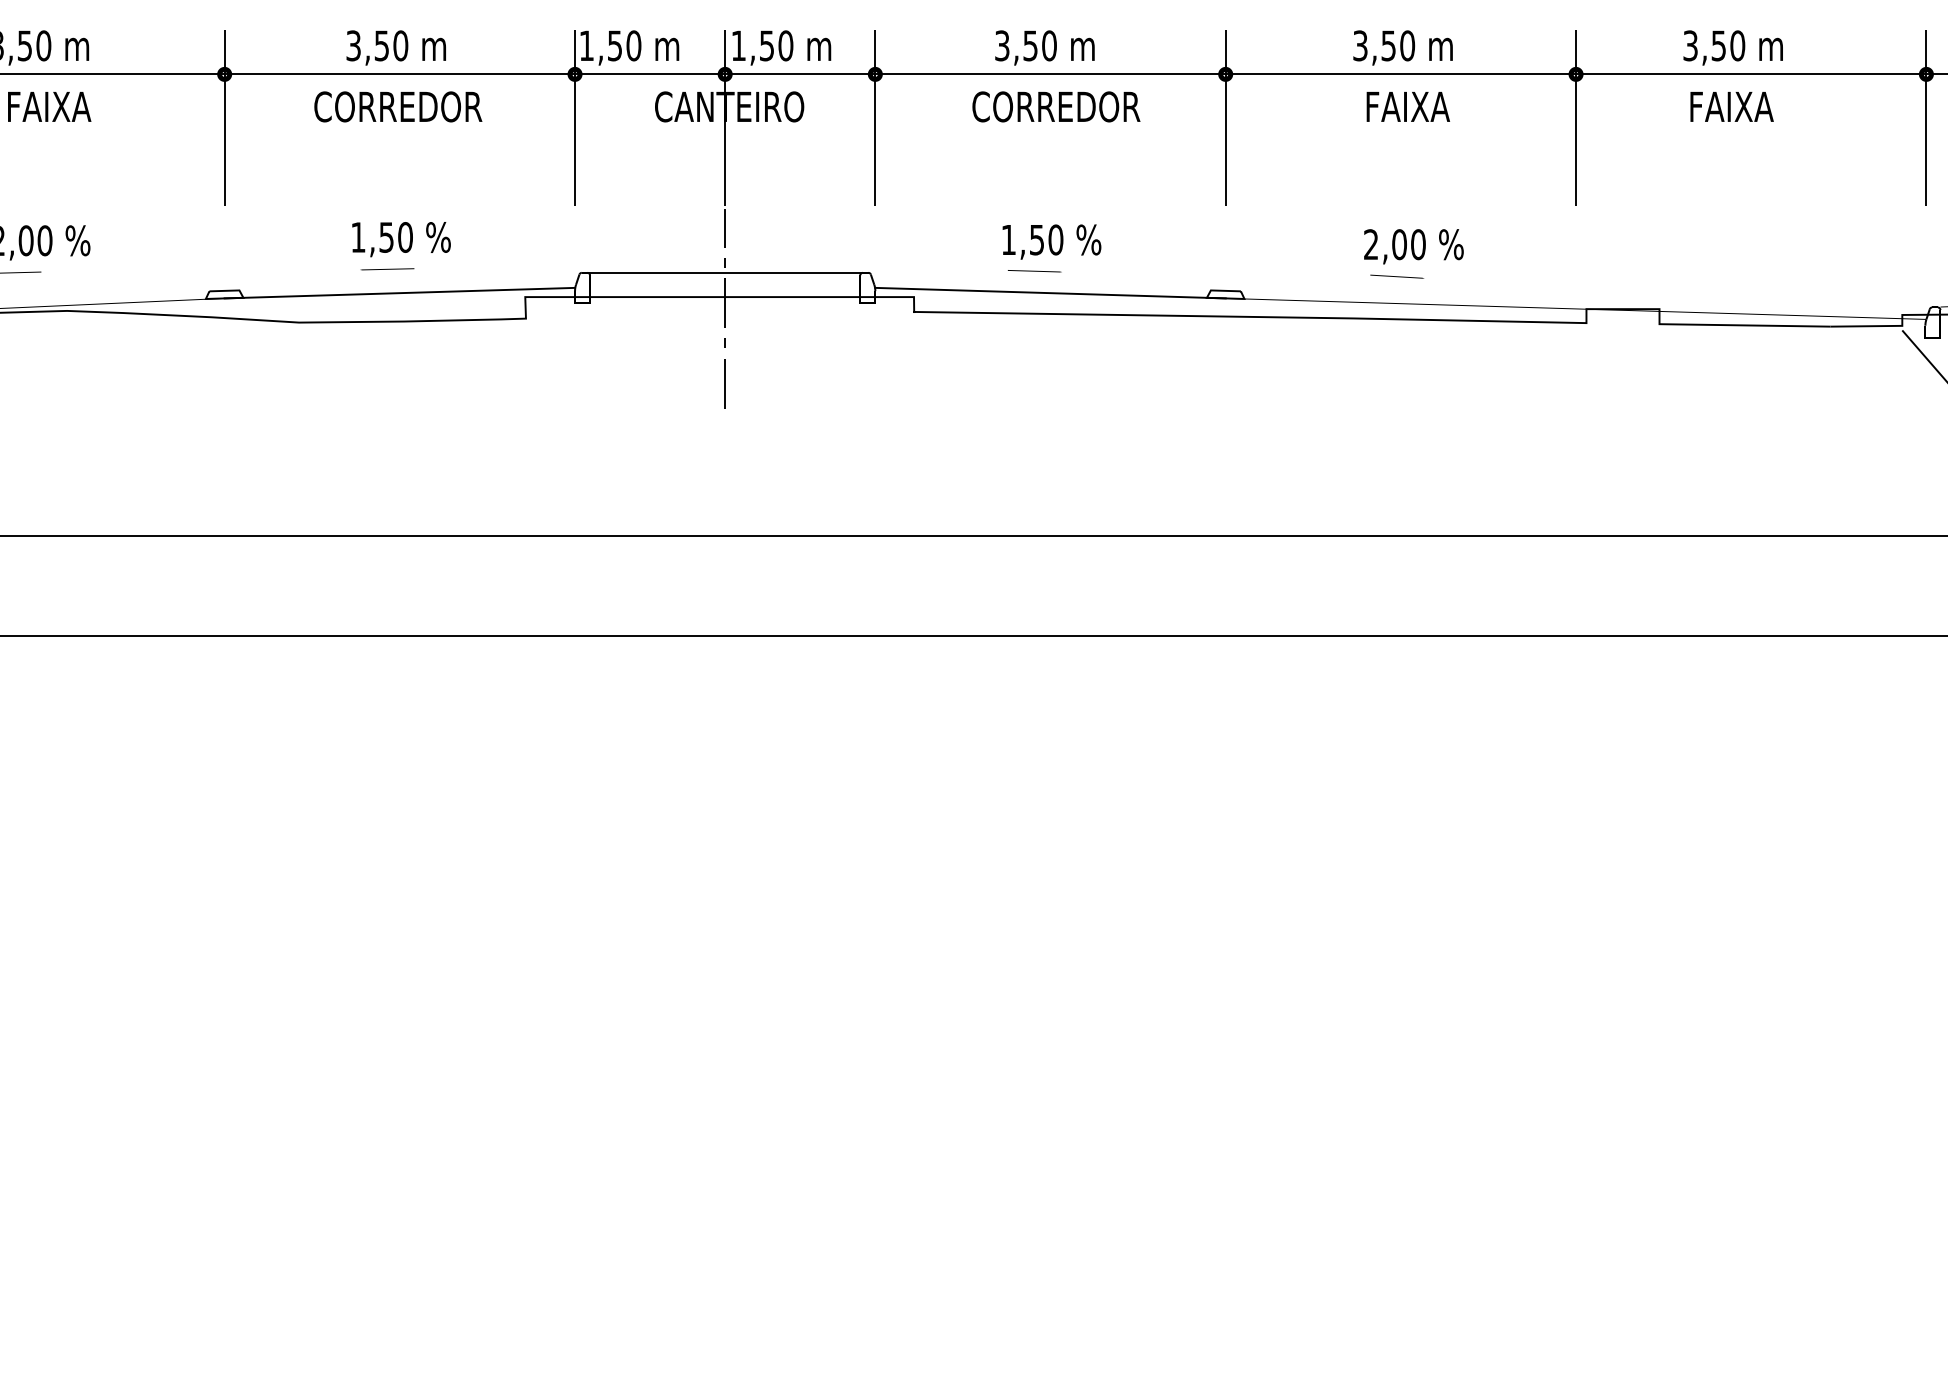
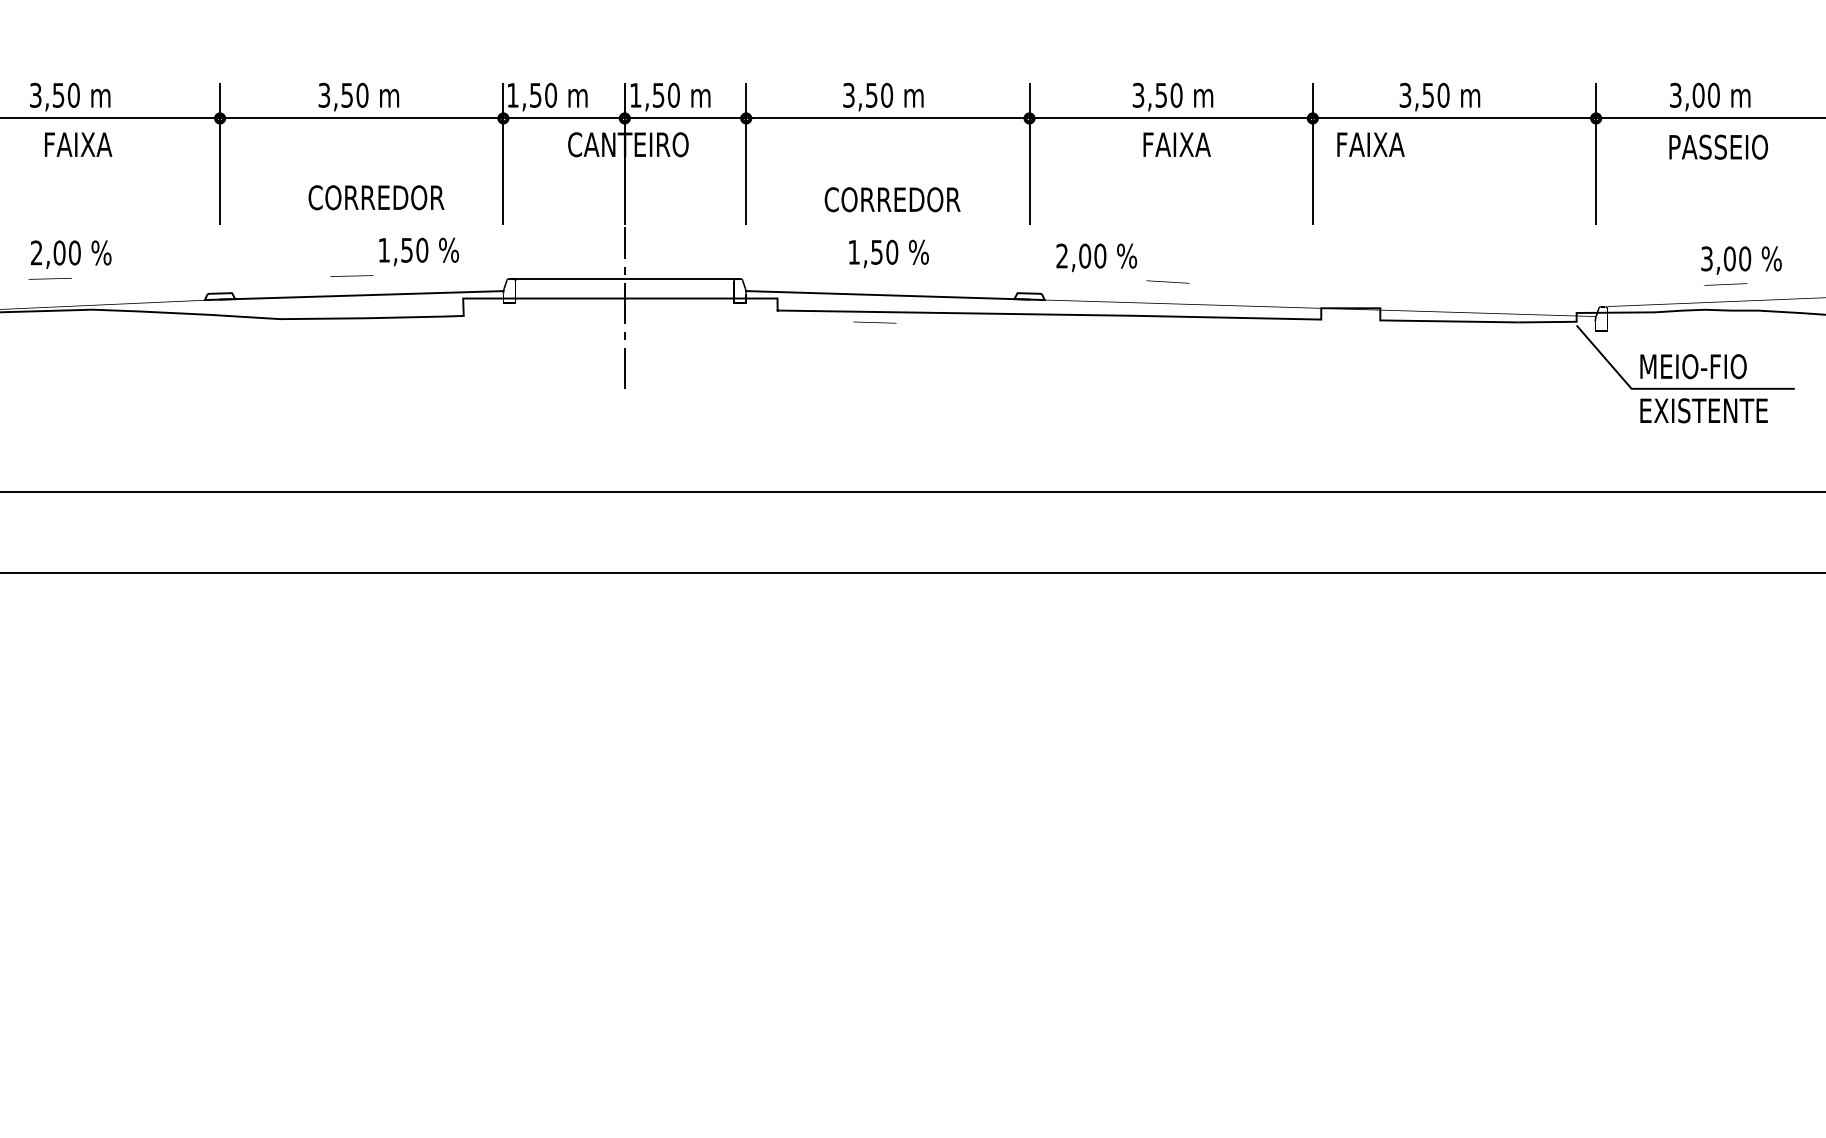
text: (398, 106) -> (376, 197), moved
text: (1056, 106) -> (892, 199), moved
text: (1731, 106) -> (1370, 144), moved
text: (400, 238) -> (418, 251), moved
text: (1413, 246) -> (1096, 257), moved
line: (1033, 271) -> (874, 322), moved

